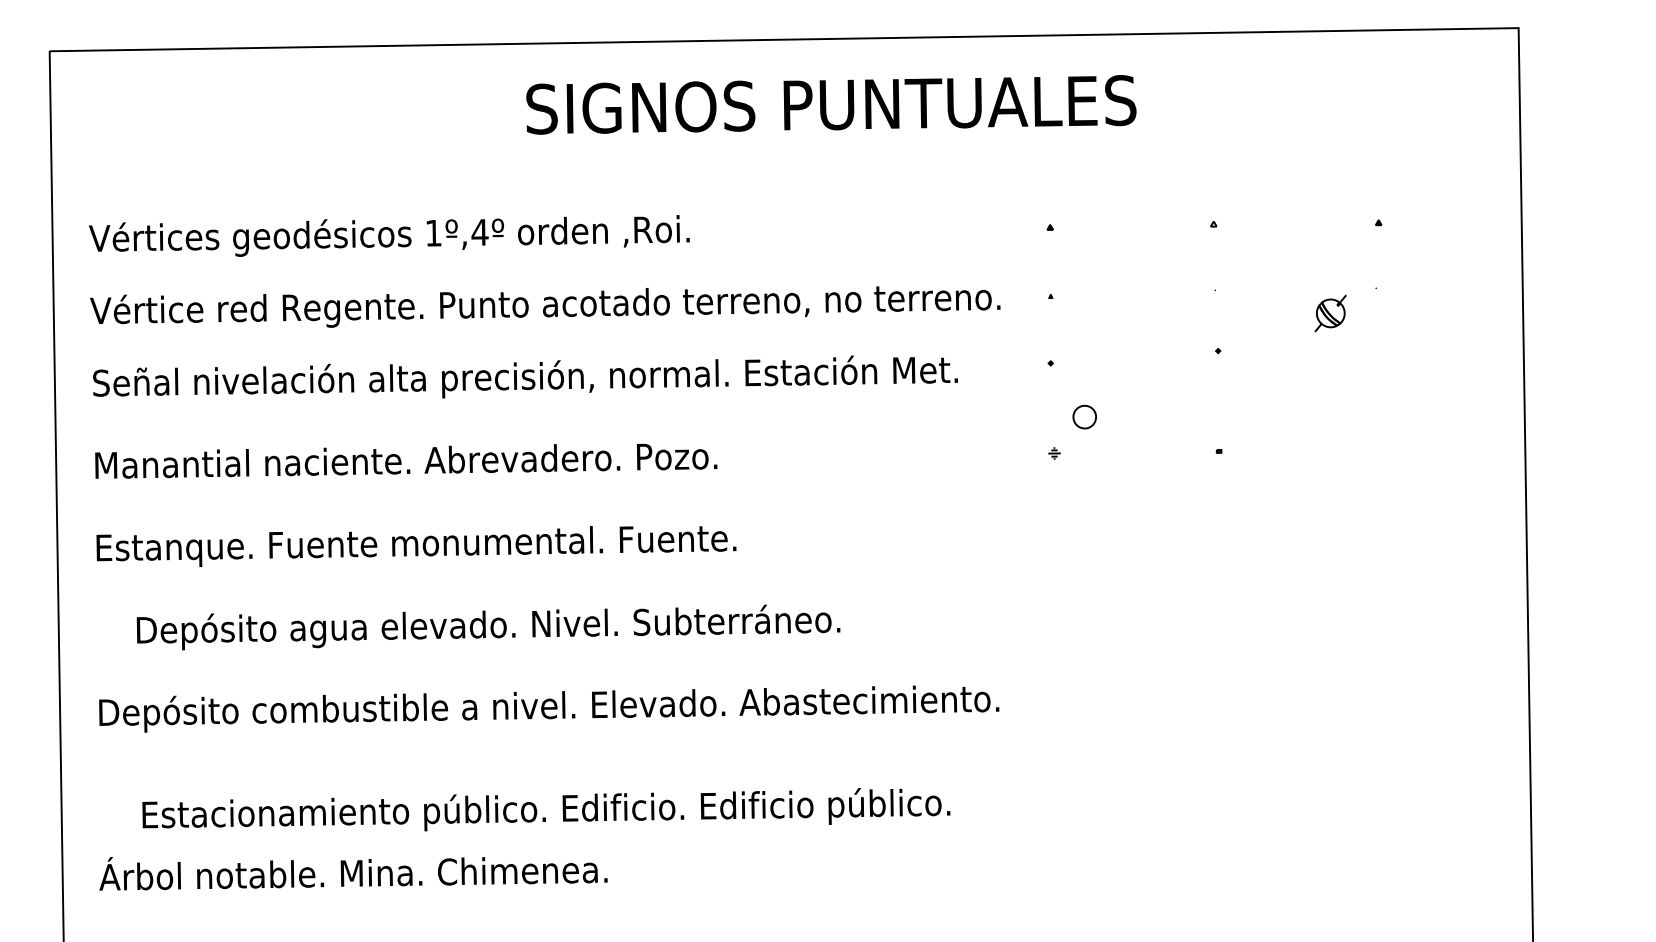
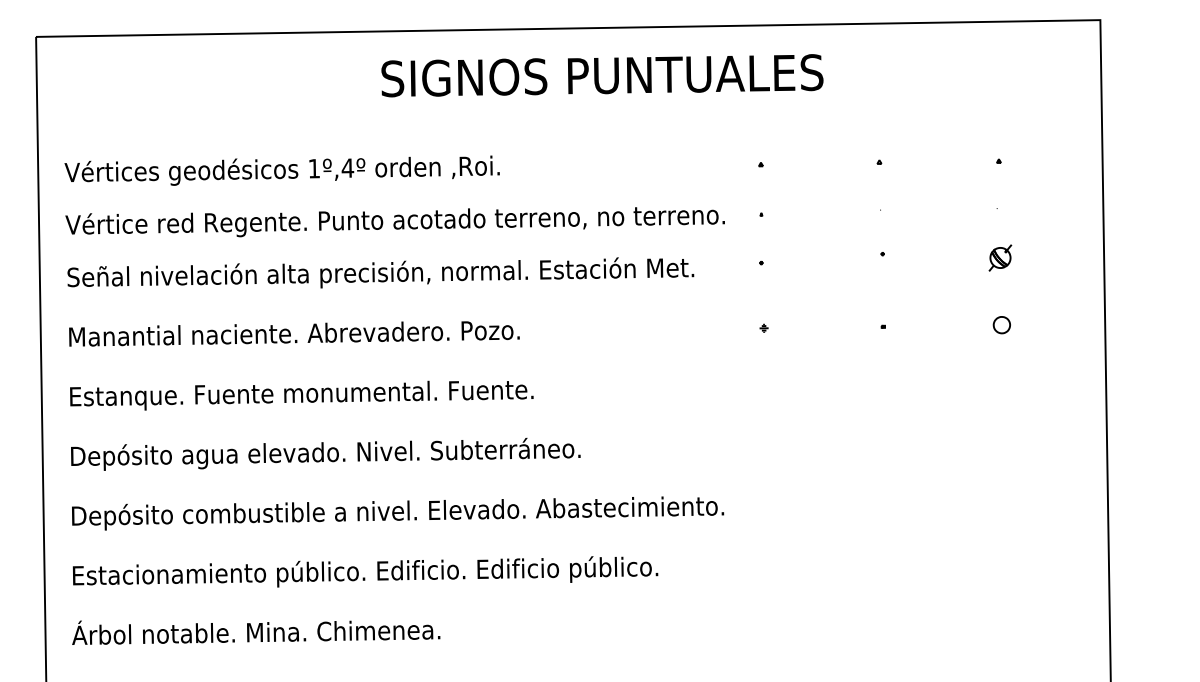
part: (1330, 313) -> (1000, 258), moved
part: (1084, 416) -> (1001, 324), moved
text: (488, 627) -> (325, 454), moved
text: (546, 809) -> (365, 571), moved

